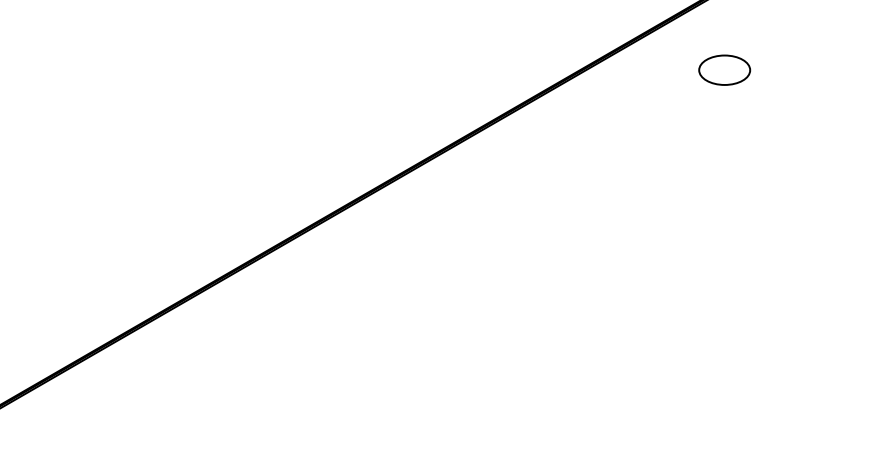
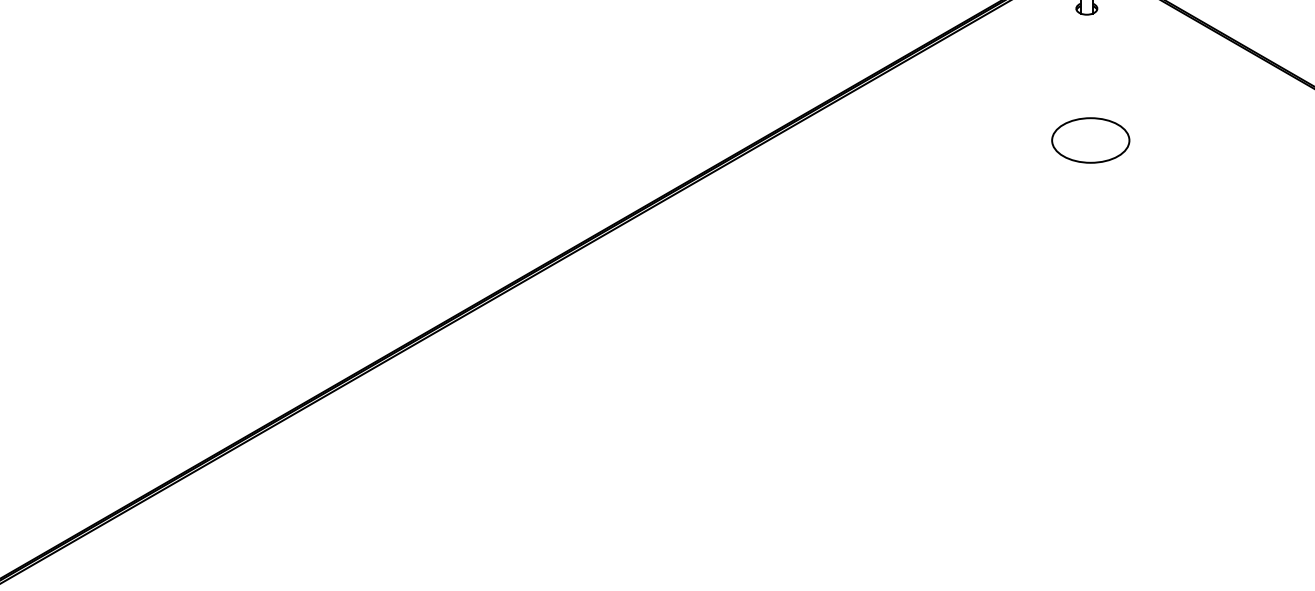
part: (724, 69) -> (1090, 139), moved

